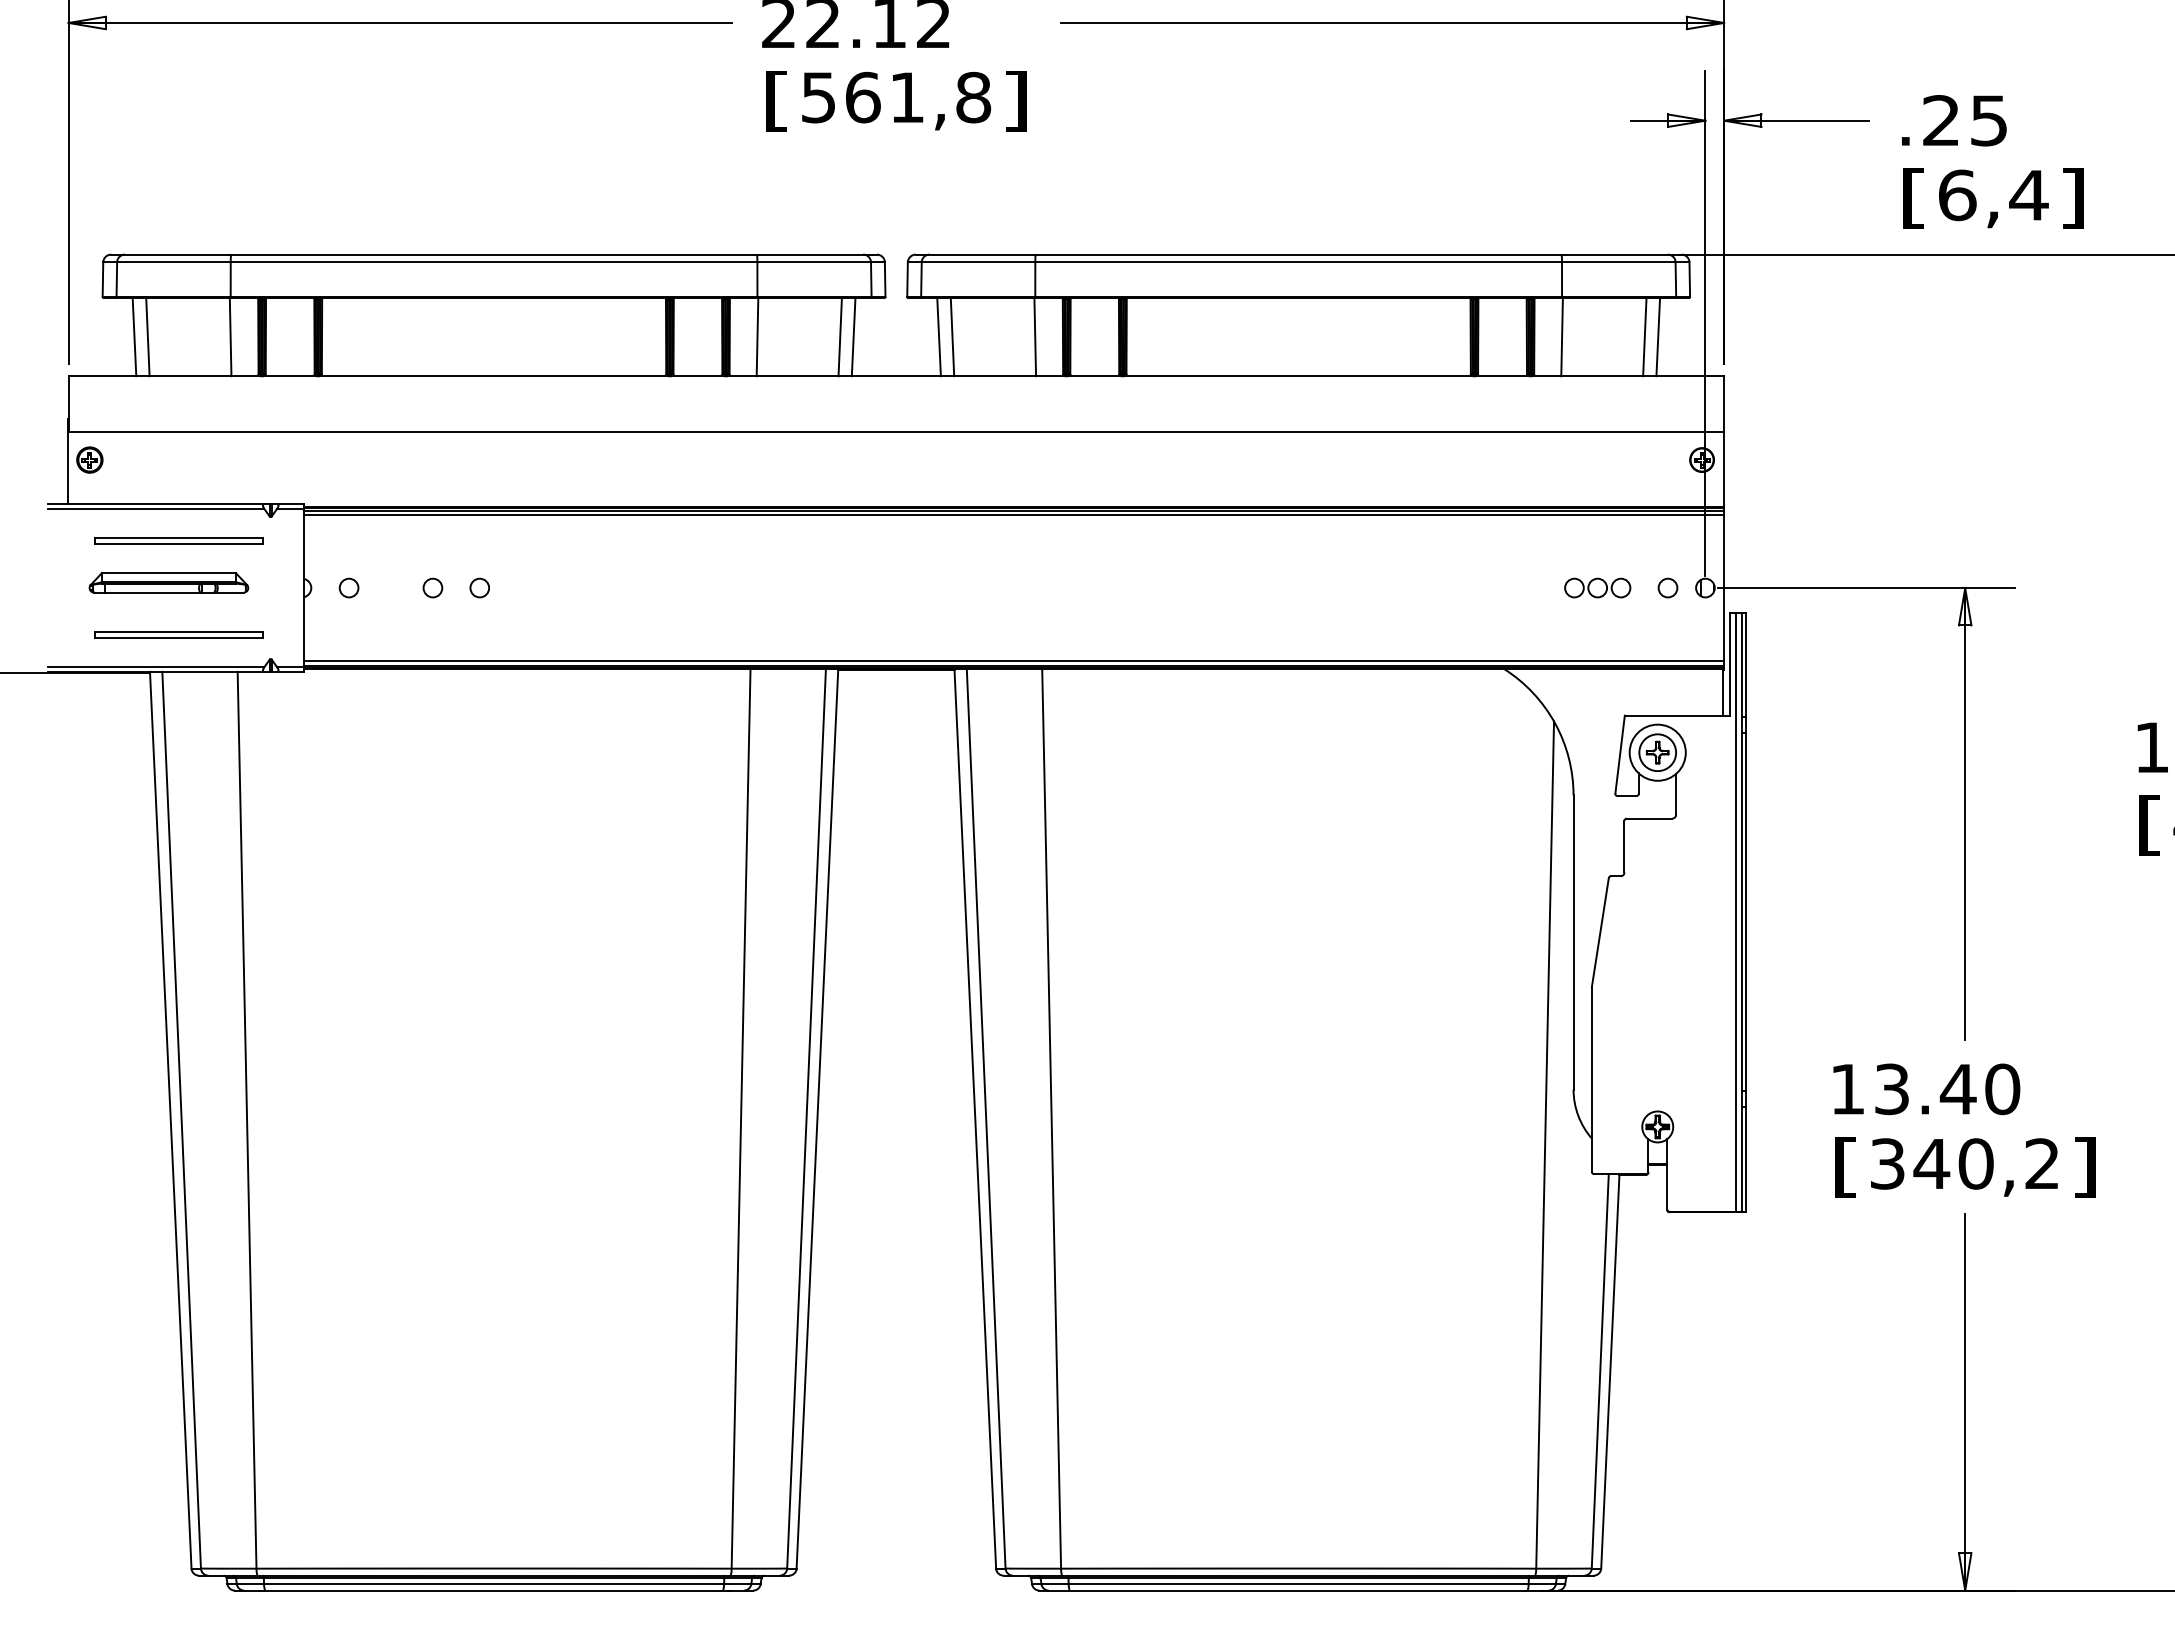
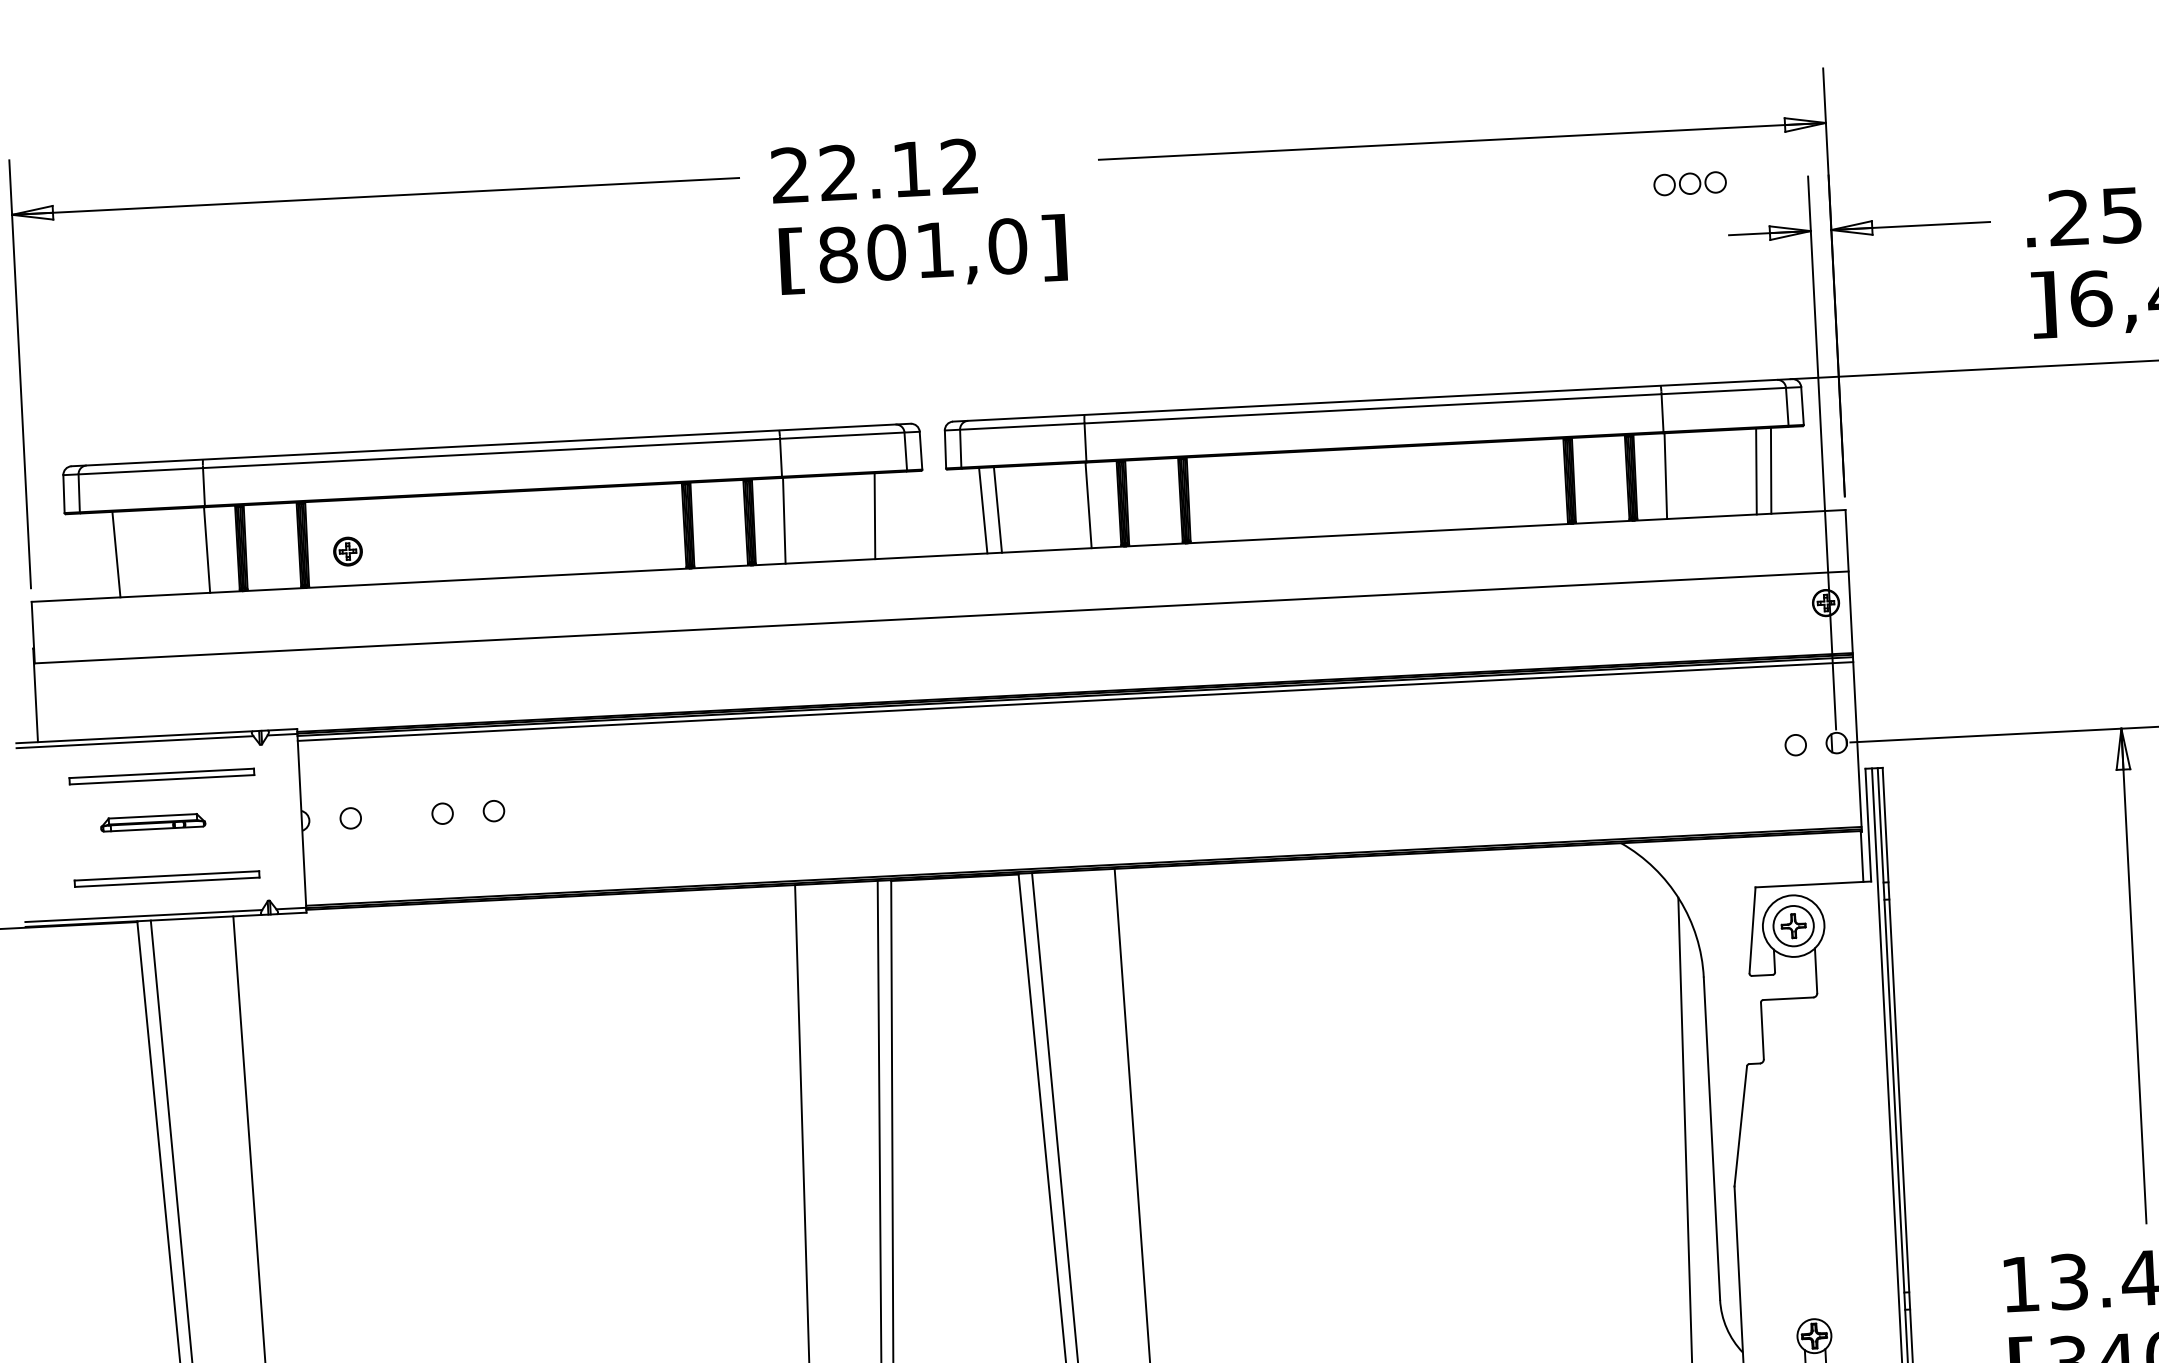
text: (896, 97) -> (923, 250), 561,8 -> 801,0
text: (1913, 198) -> (2043, 304), [ -> ]
line: (134, 337) -> (101, 555), removed
line: (853, 337) -> (889, 515), removed
part: (89, 459) -> (347, 551), moved
part: (168, 582) -> (152, 822), size x0.6
part: (1597, 587) -> (1689, 183), moved
line: (1014, 661) -> (1083, 861), removed

